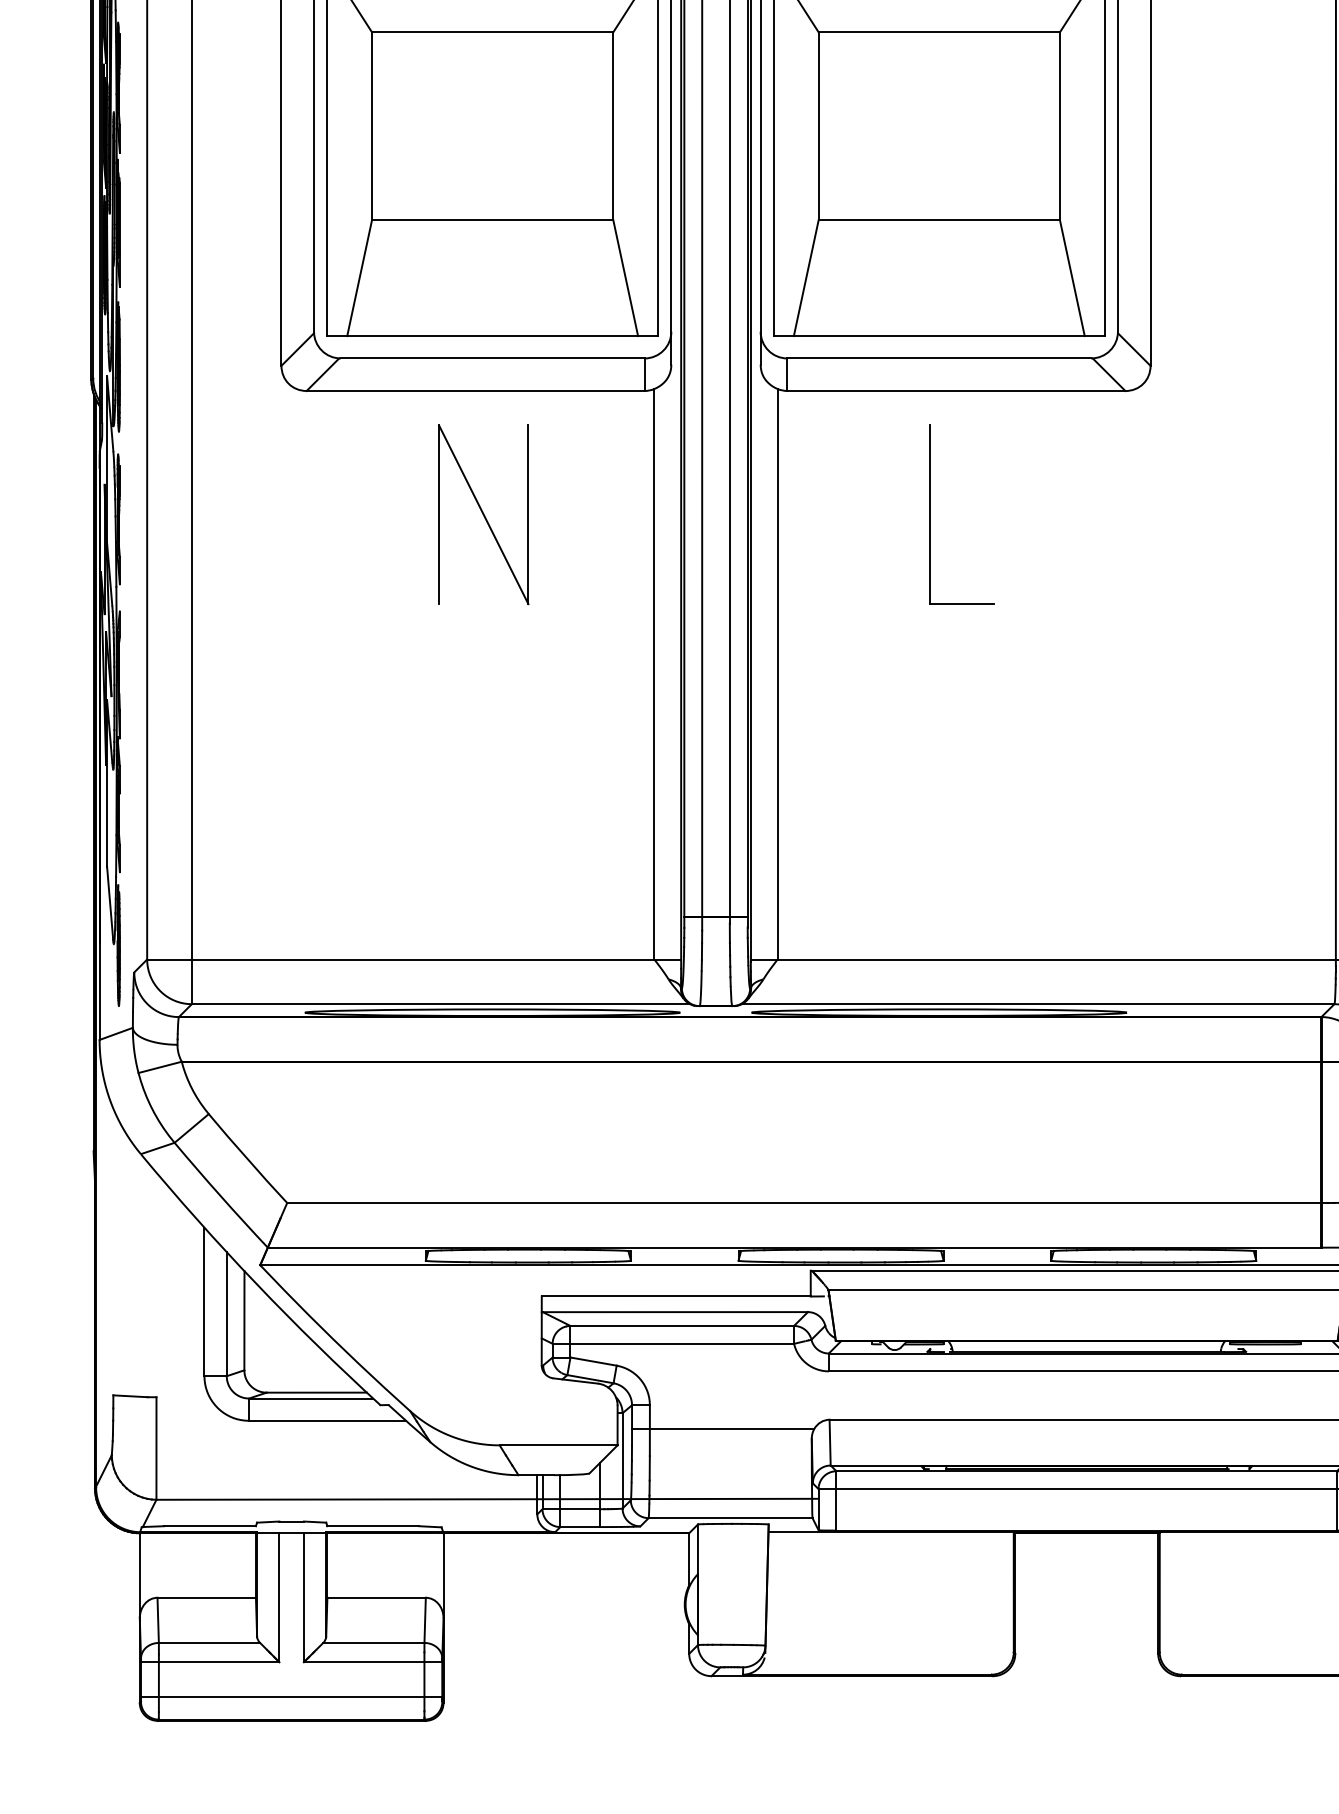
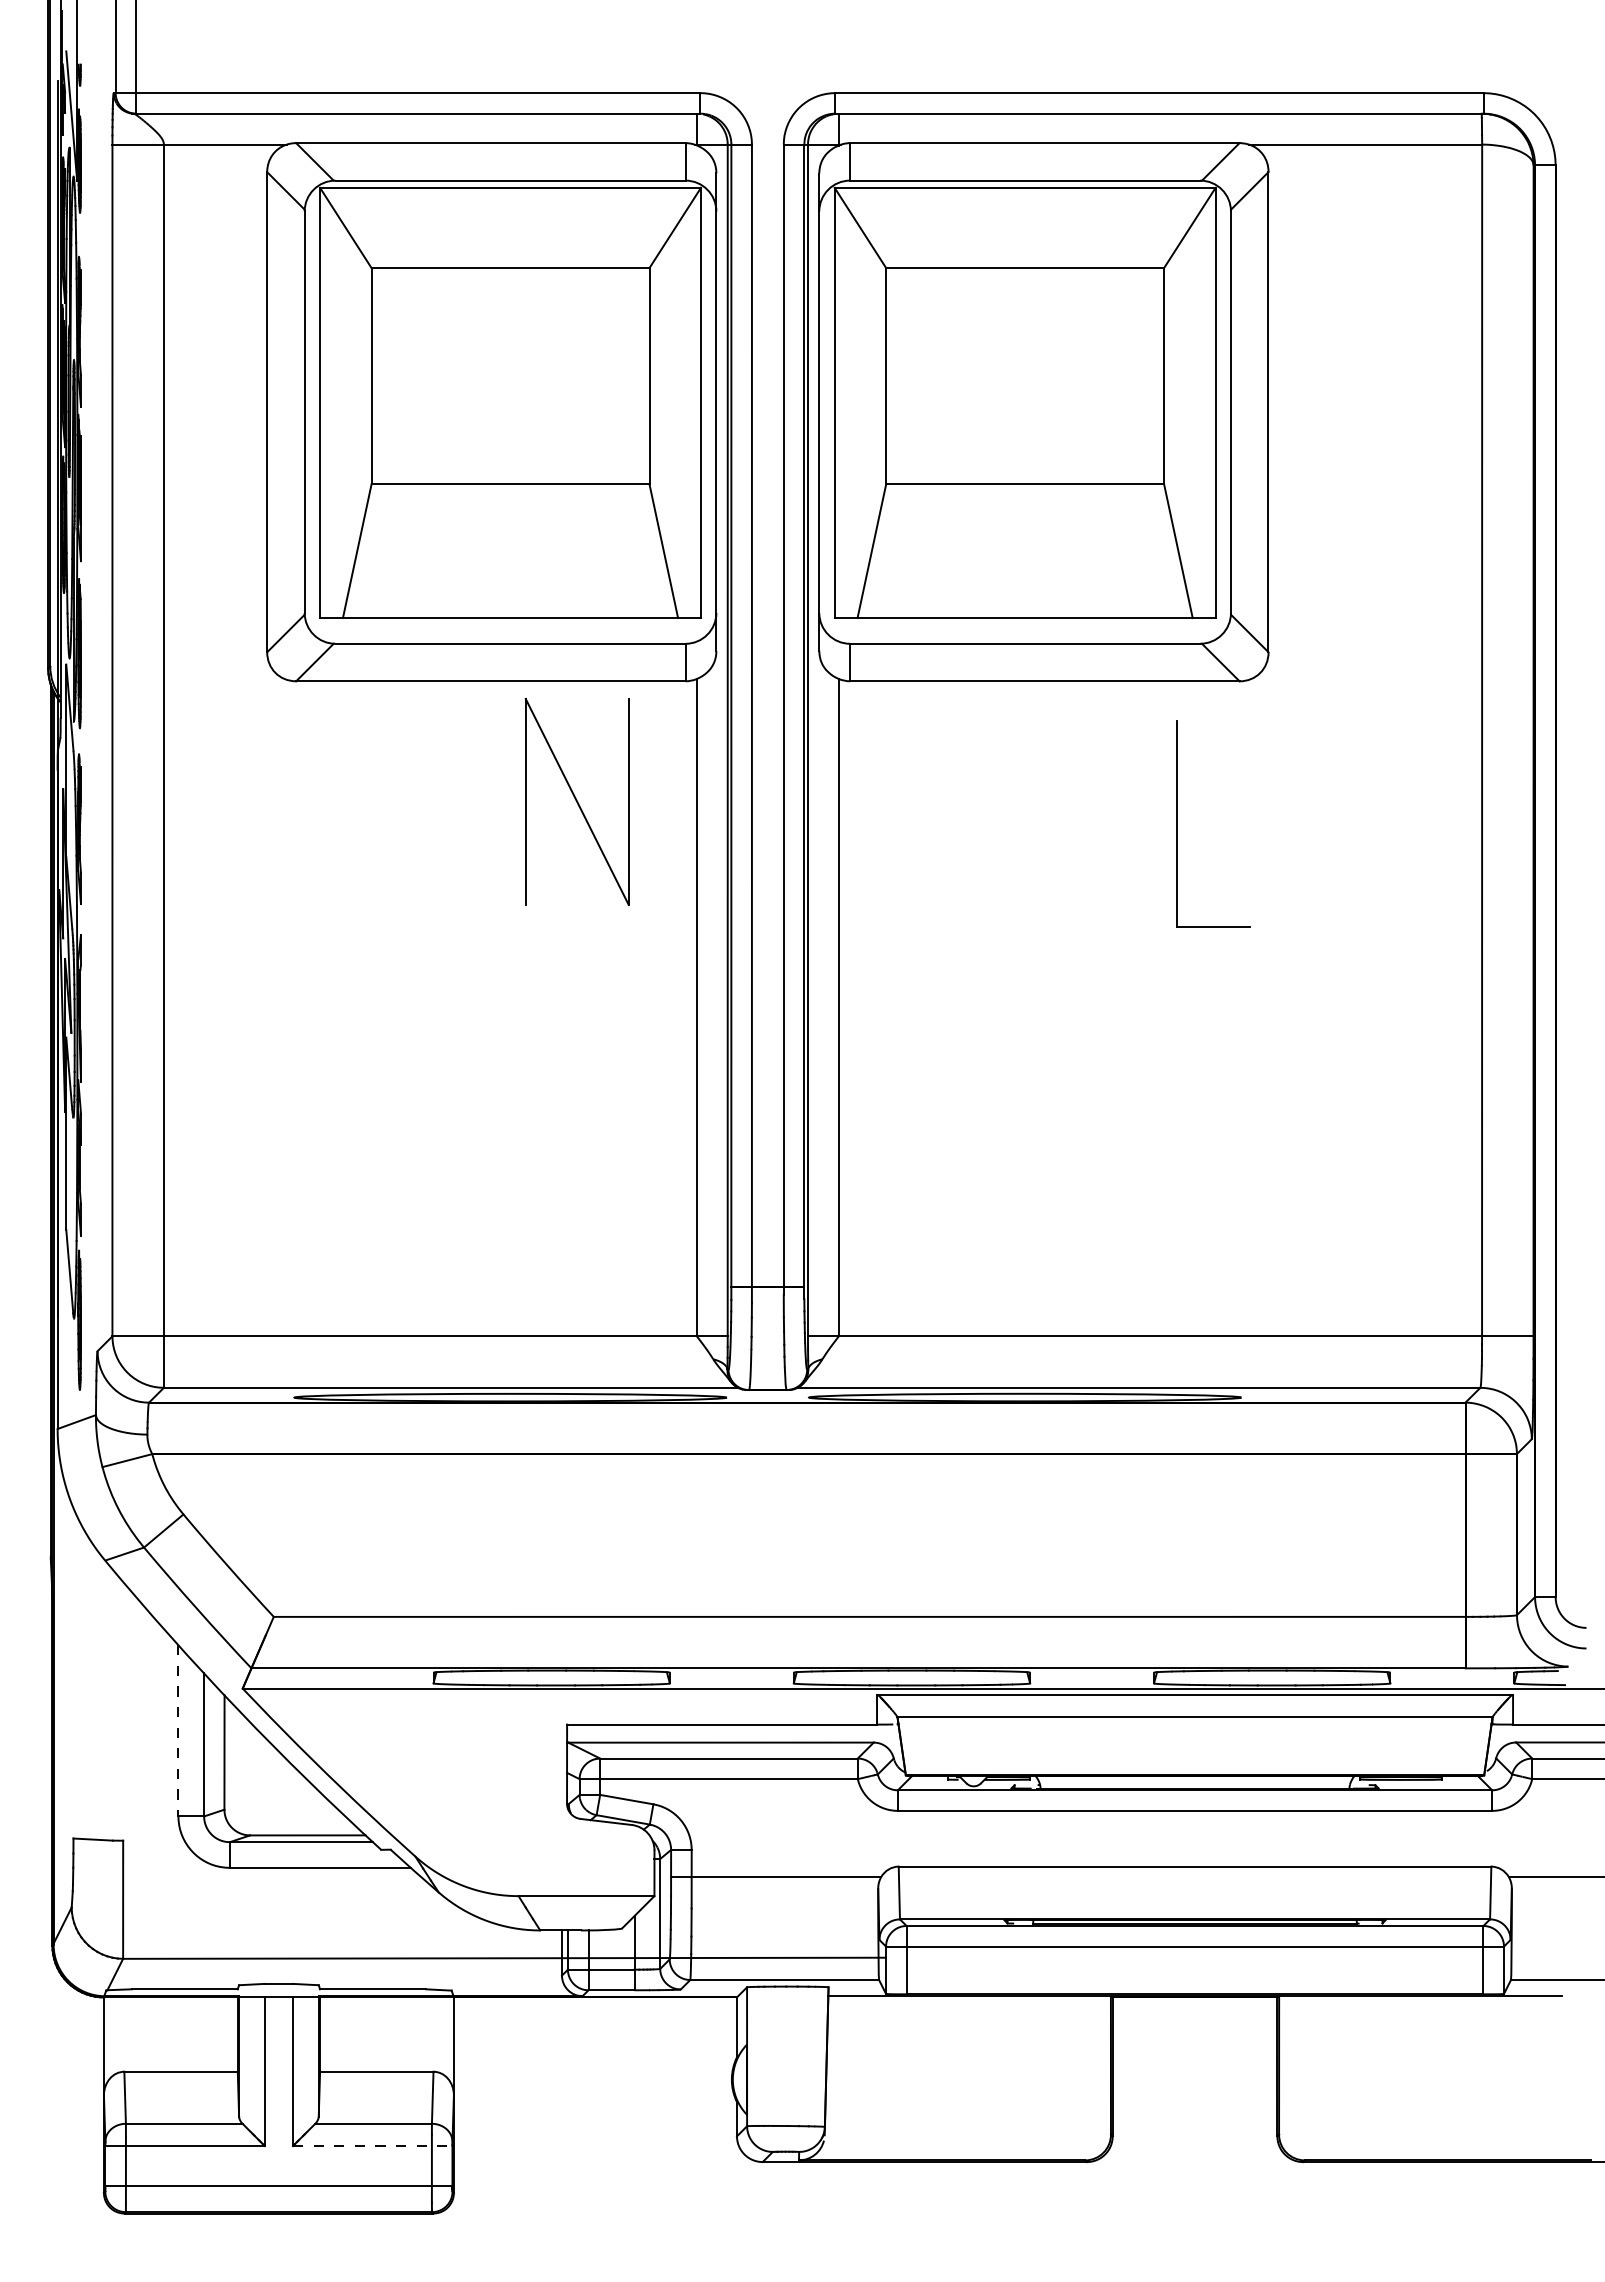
part: (483, 514) -> (576, 801), moved
part: (930, 514) -> (1177, 823), moved
line: (204, 1301) -> (178, 1730), solid -> dashed
line: (372, 1662) -> (372, 2146), solid -> dashed

